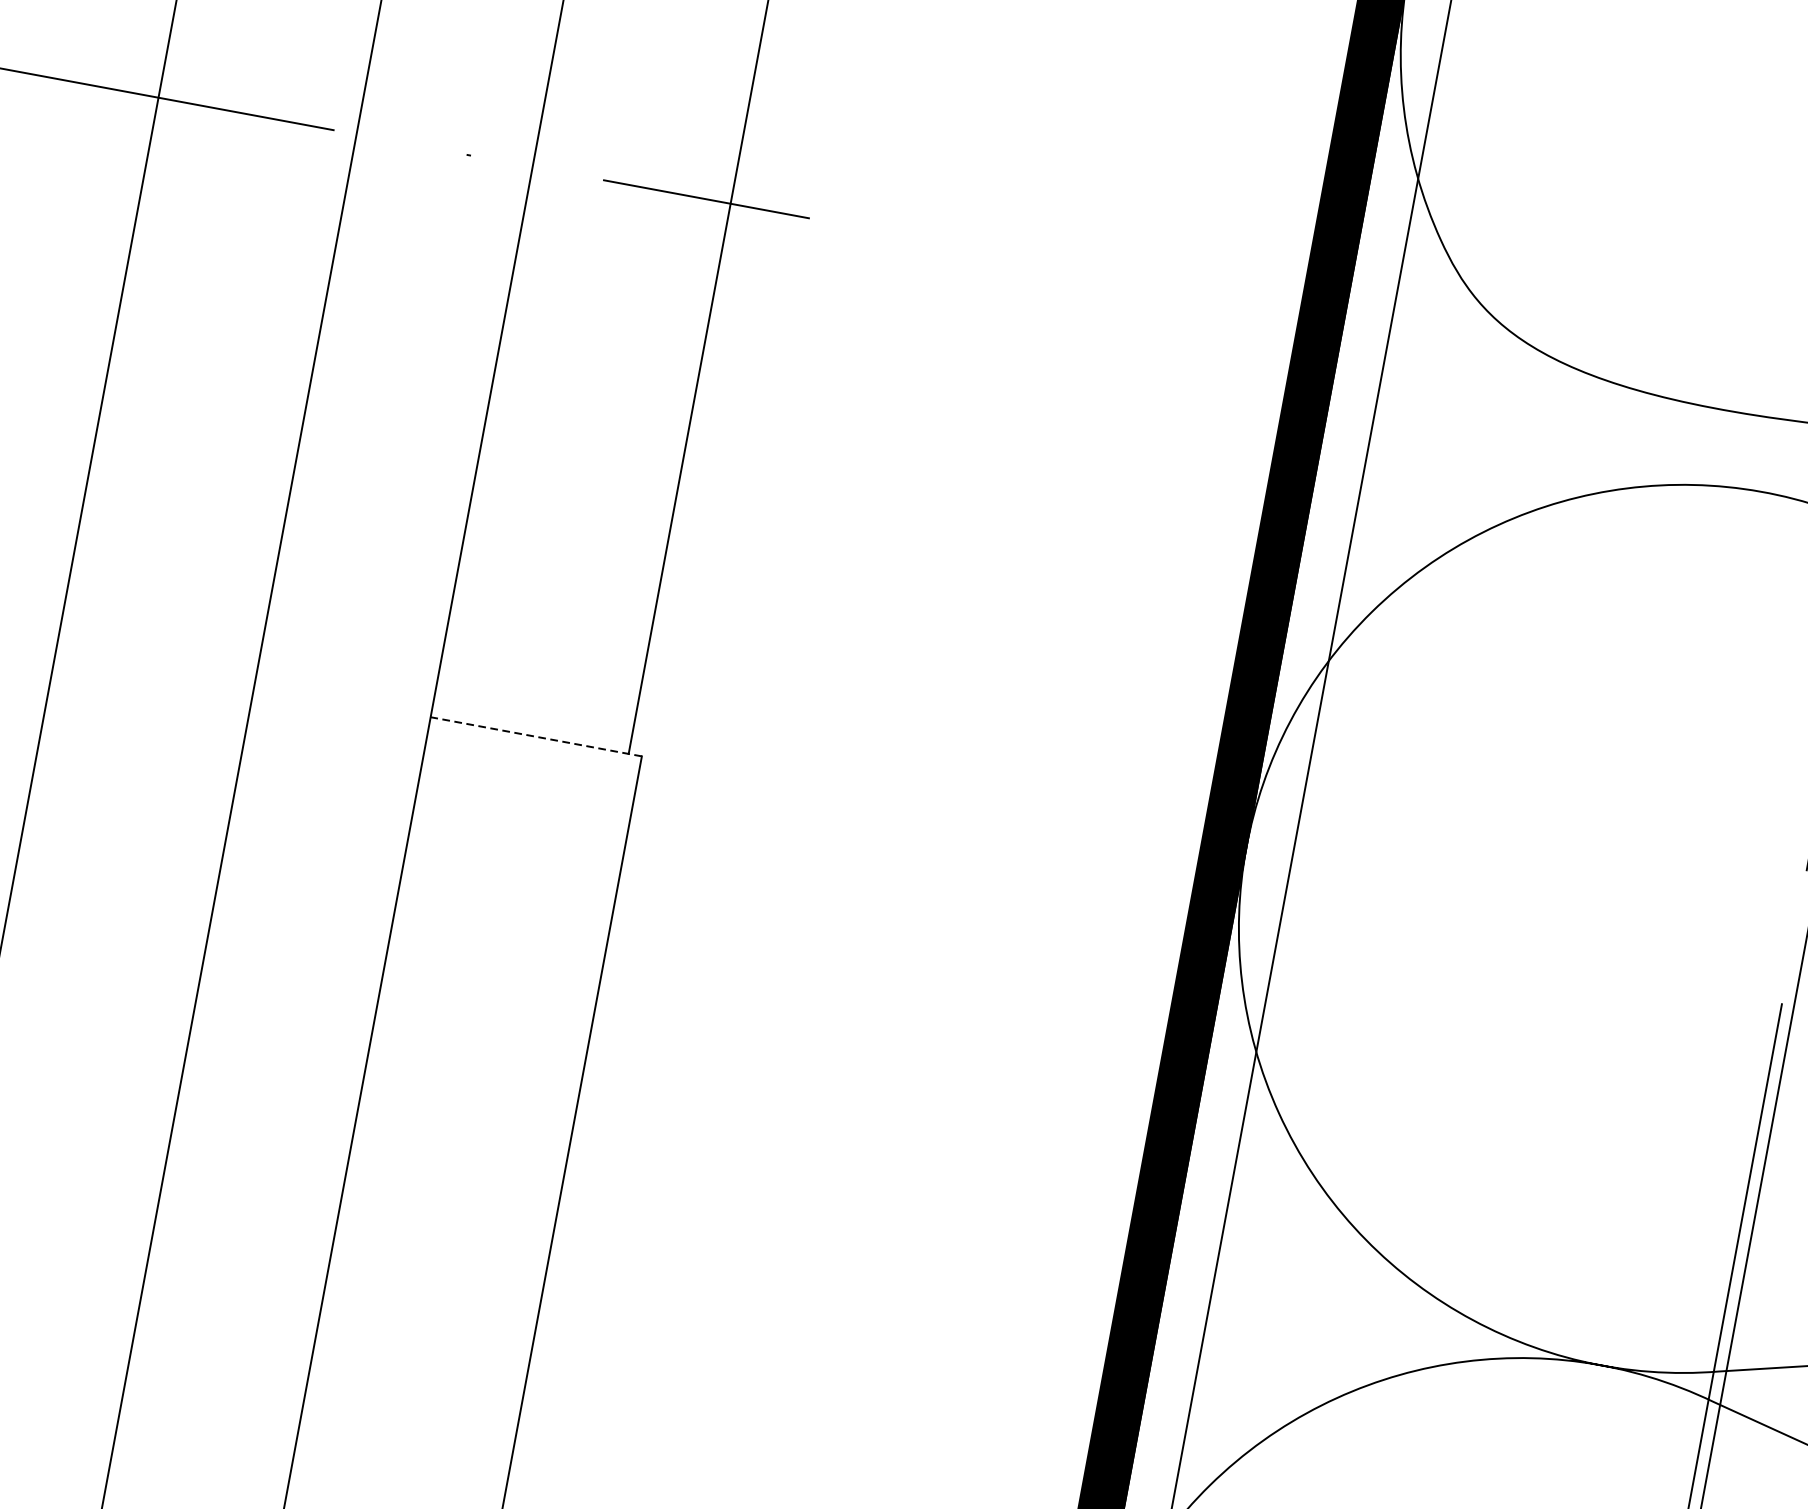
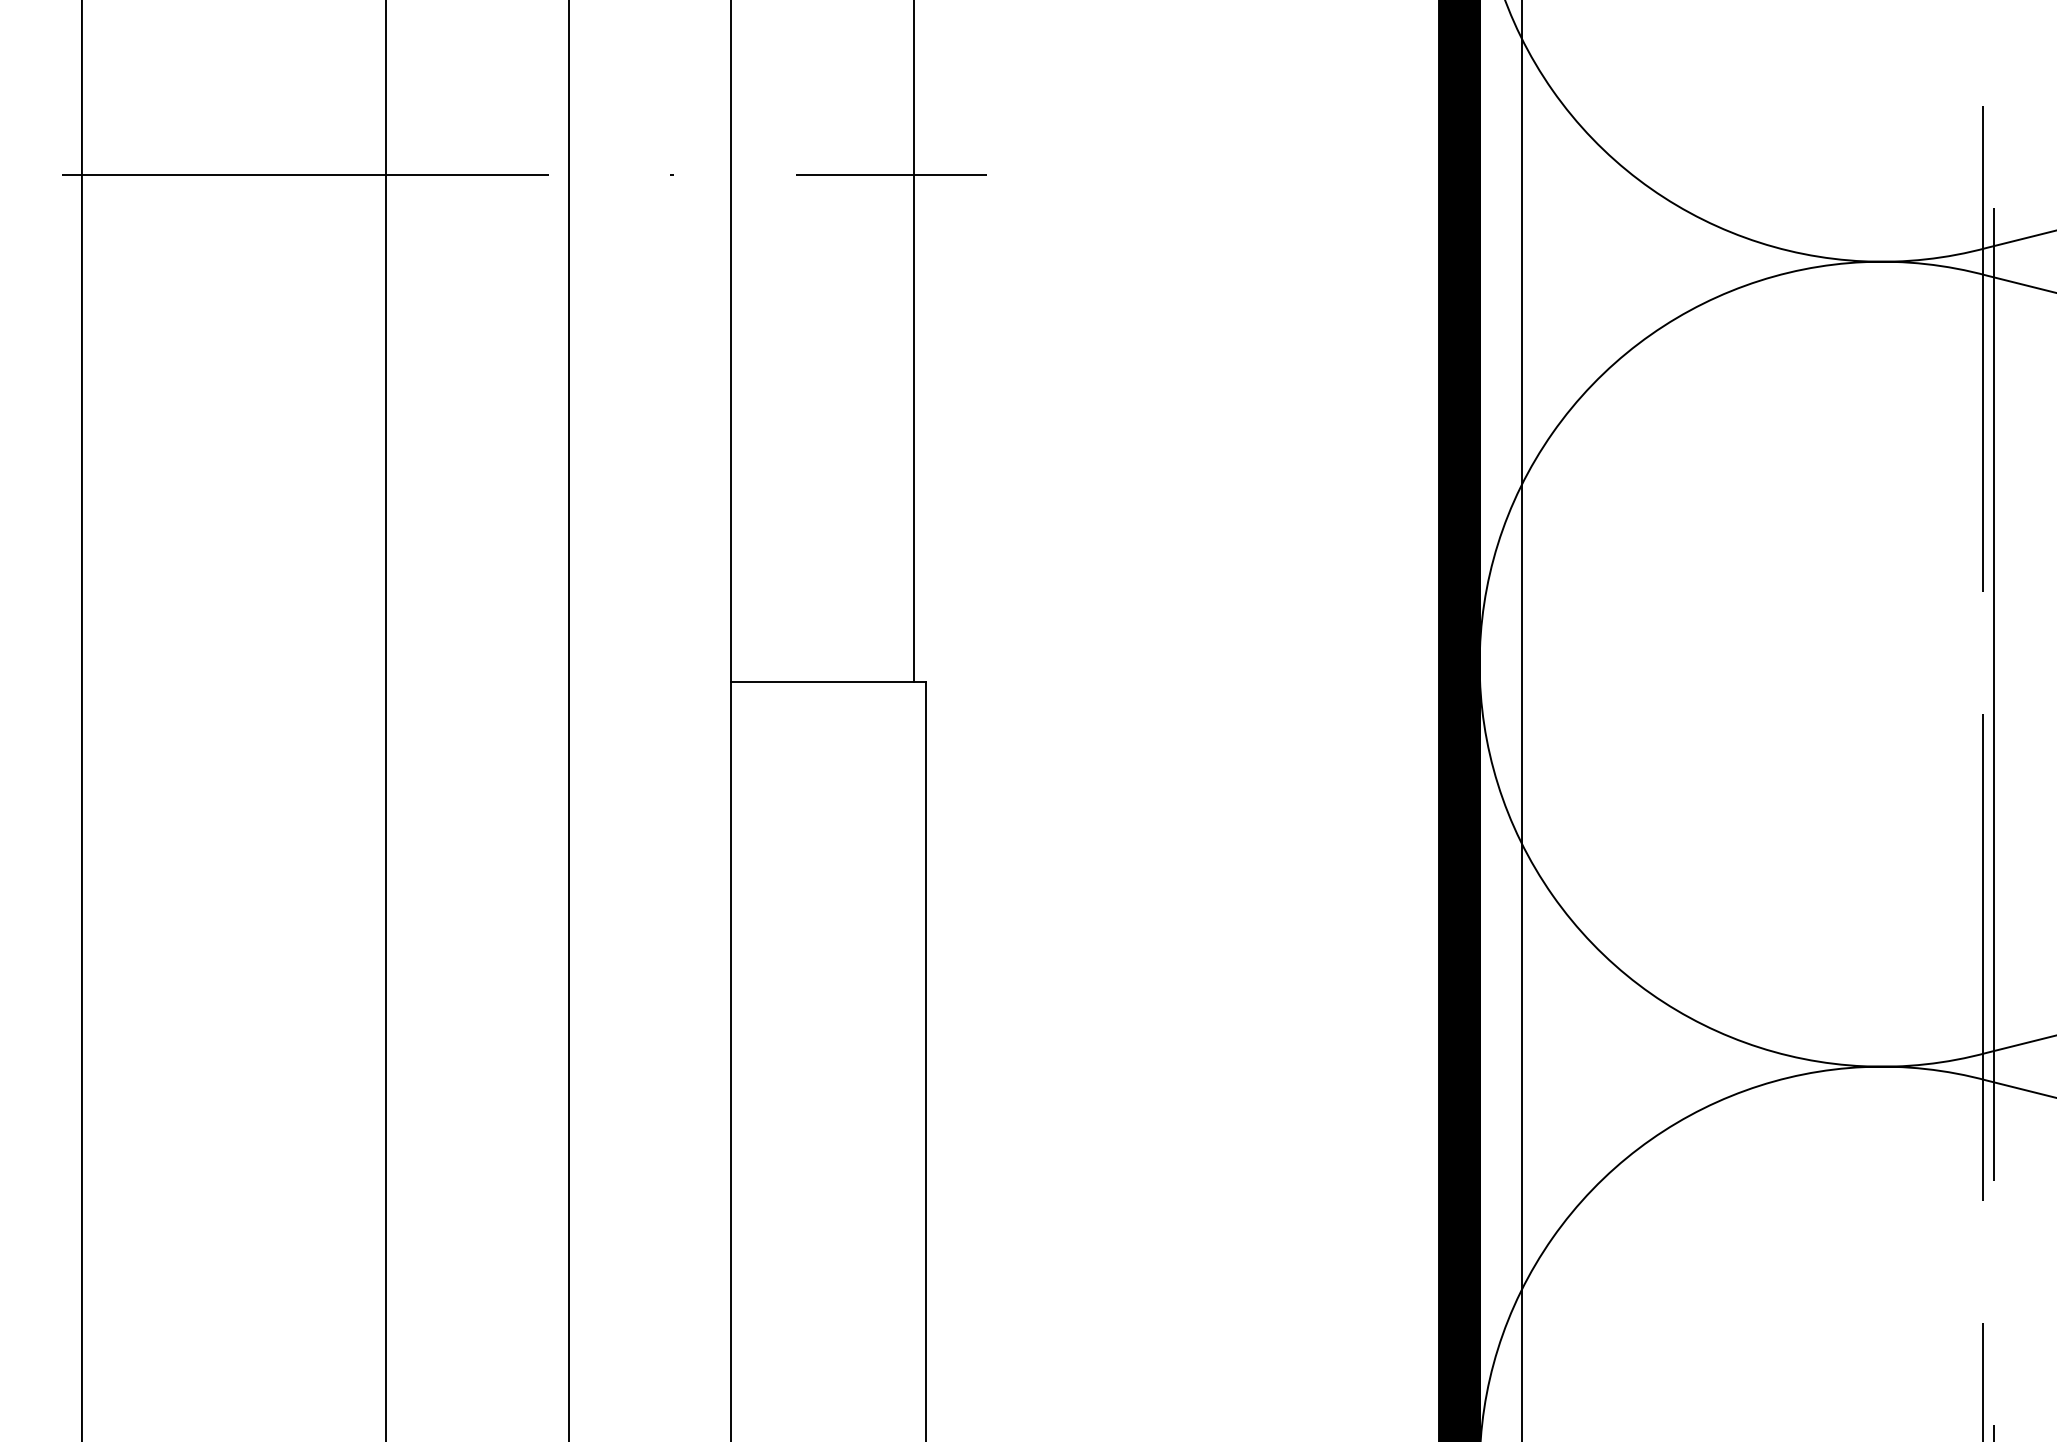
line: (535, 736) -> (827, 682), dashed -> solid

